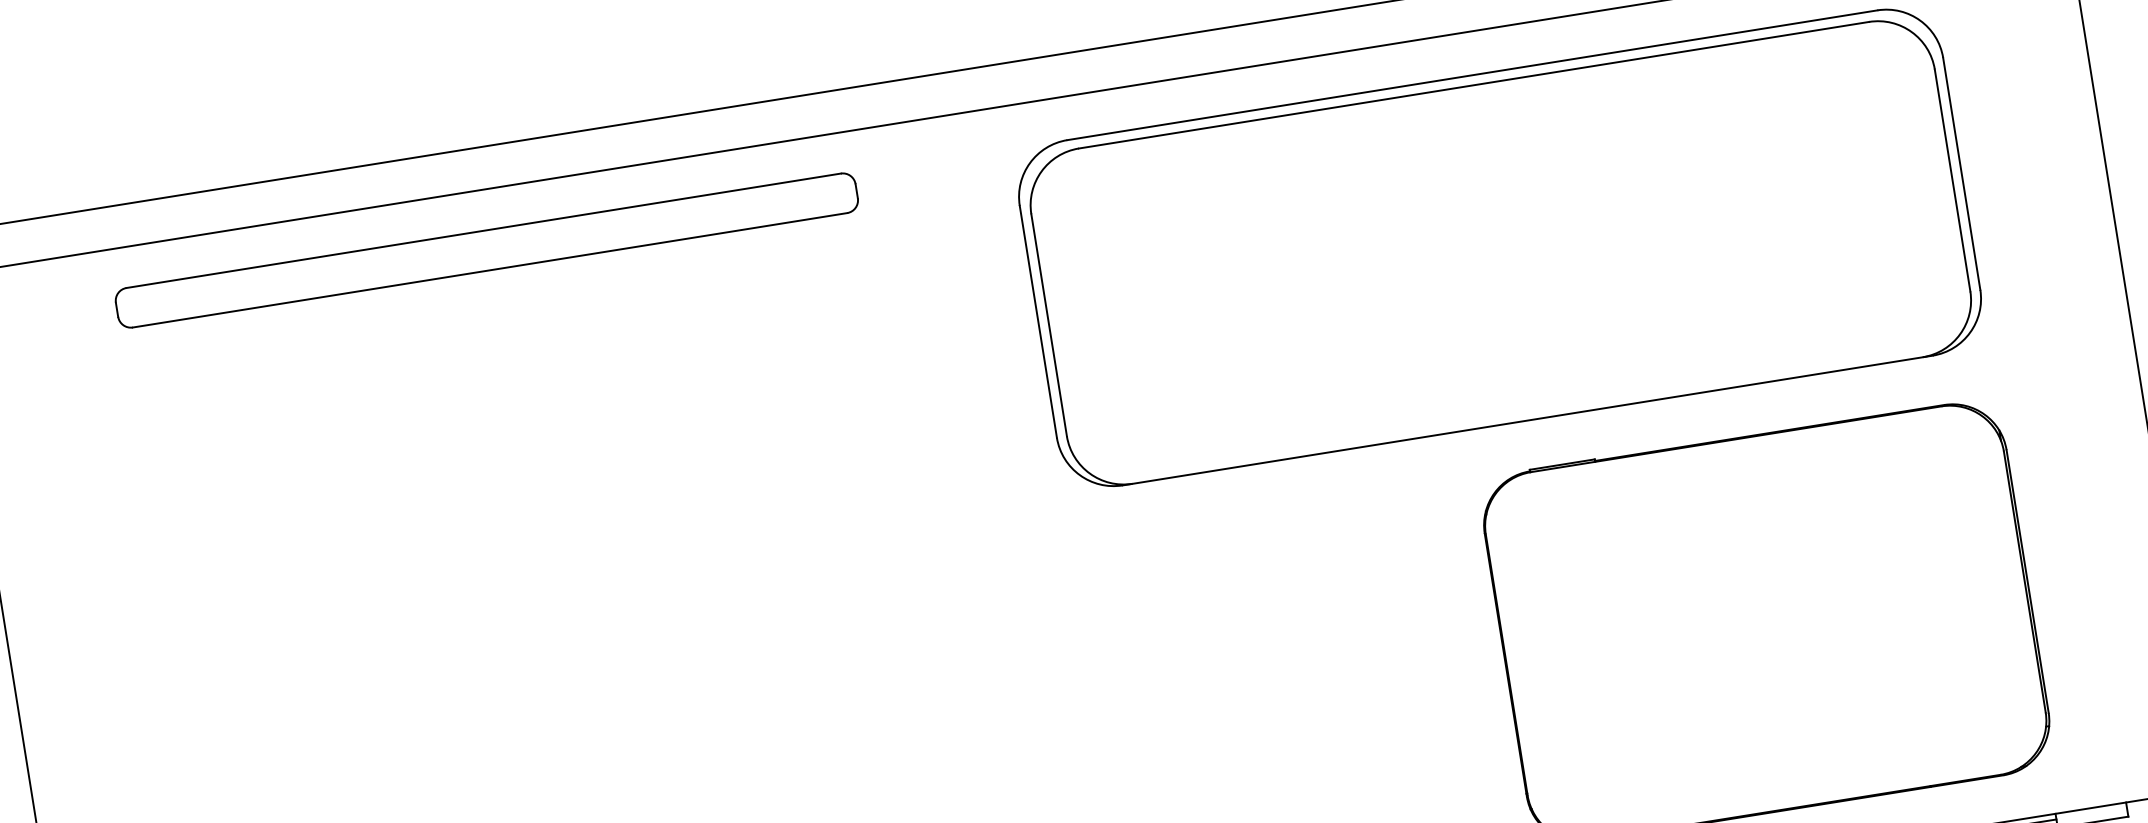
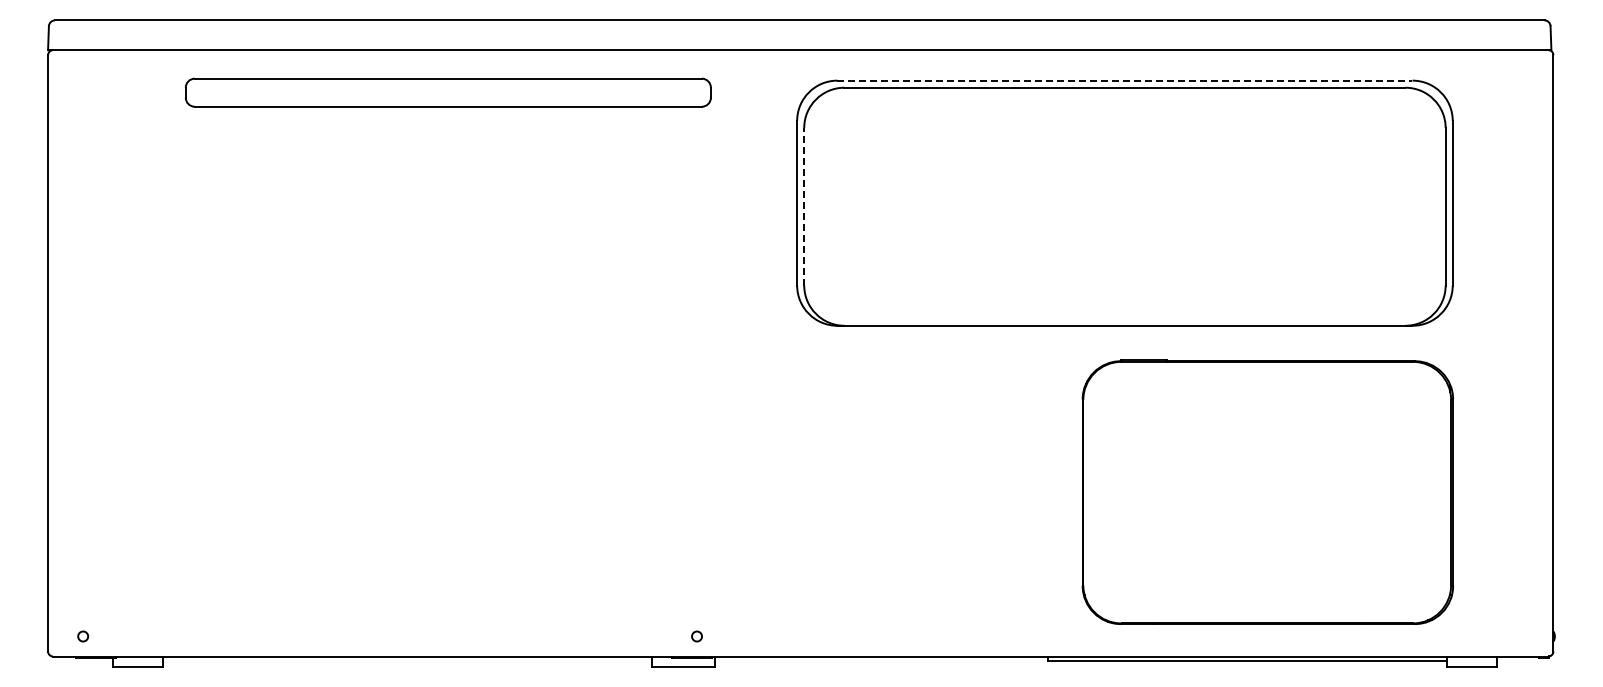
line: (1471, 75) -> (1124, 80), solid -> dashed
part: (485, 250) -> (447, 92), moved
line: (1049, 324) -> (804, 206), solid -> dashed

